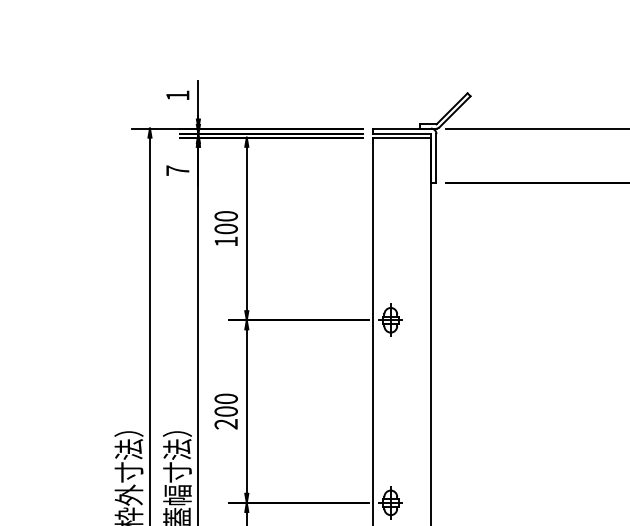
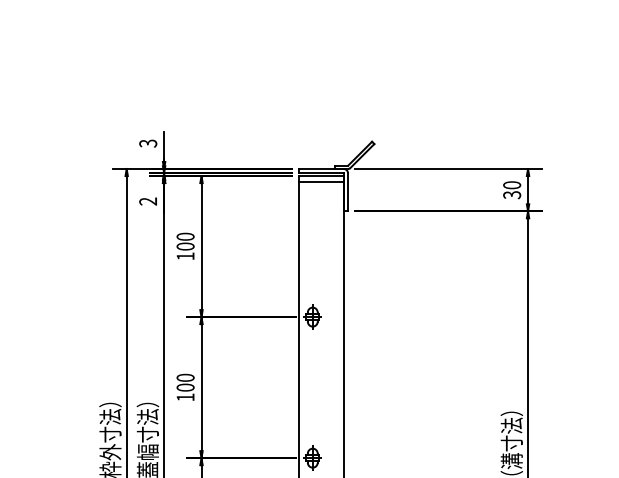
text: (178, 95) -> (148, 143), 1 -> 3
line: (400, 144) -> (320, 181), added
text: (176, 170) -> (147, 201), 7 -> 2
text: (226, 424) -> (185, 397), 200 -> 100

